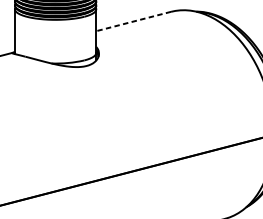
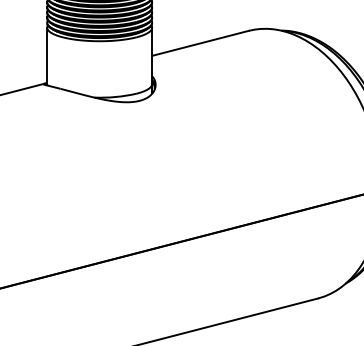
line: (133, 21) -> (200, 43), dashed -> solid

